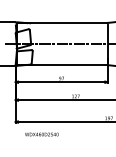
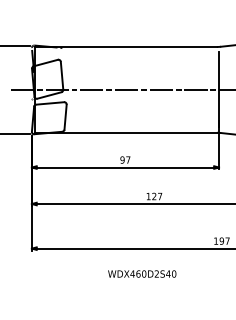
text: (41, 134) -> (141, 273), moved

